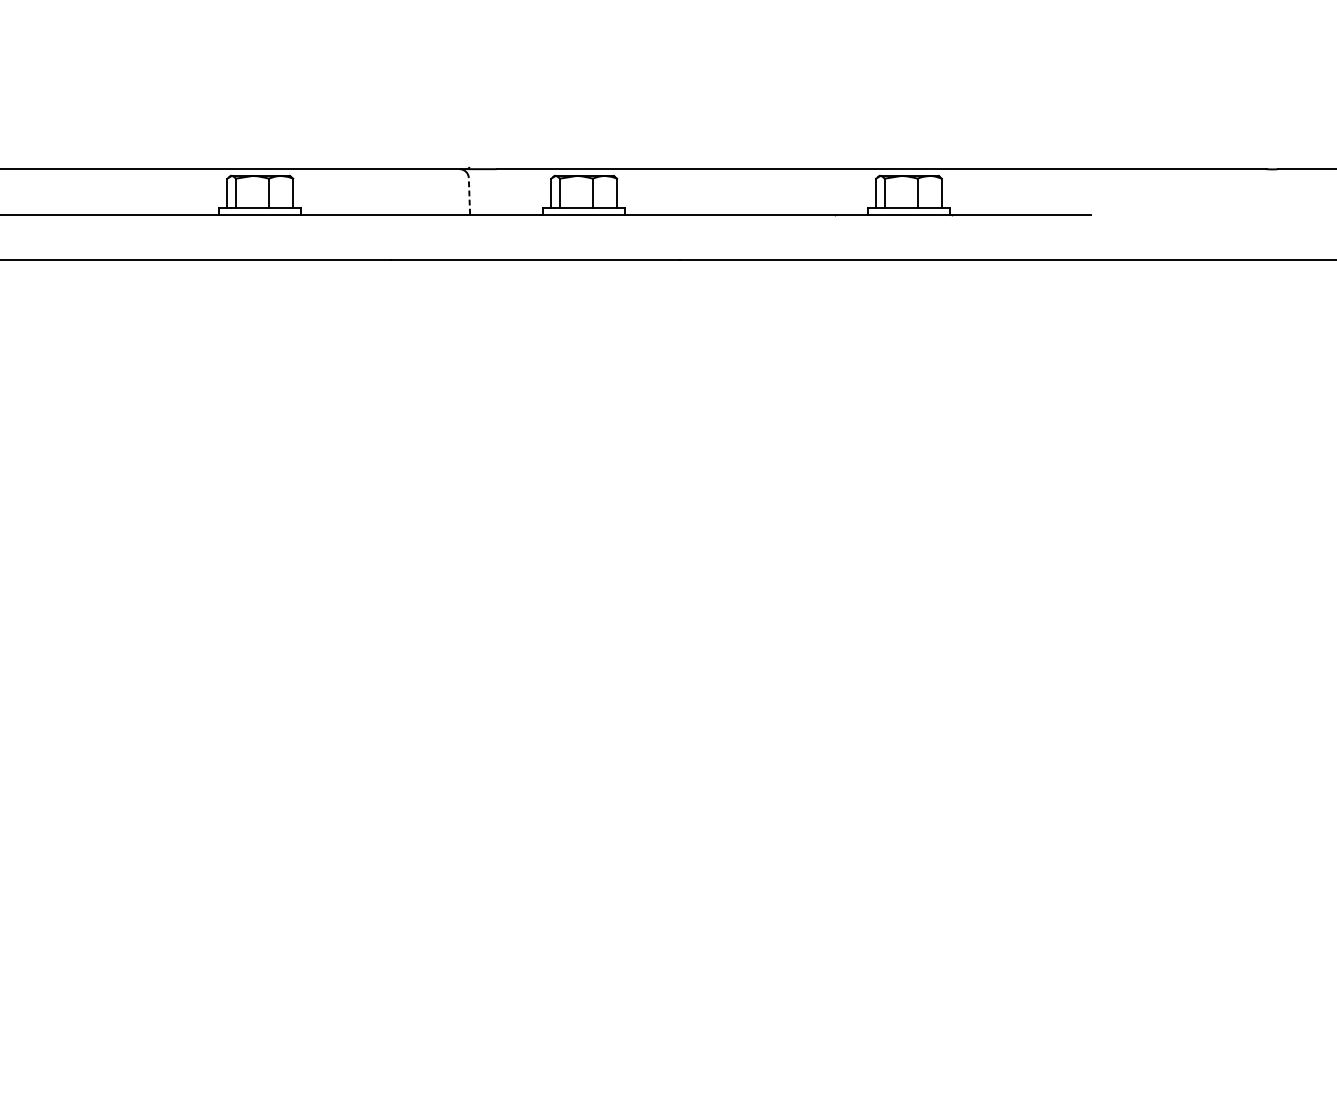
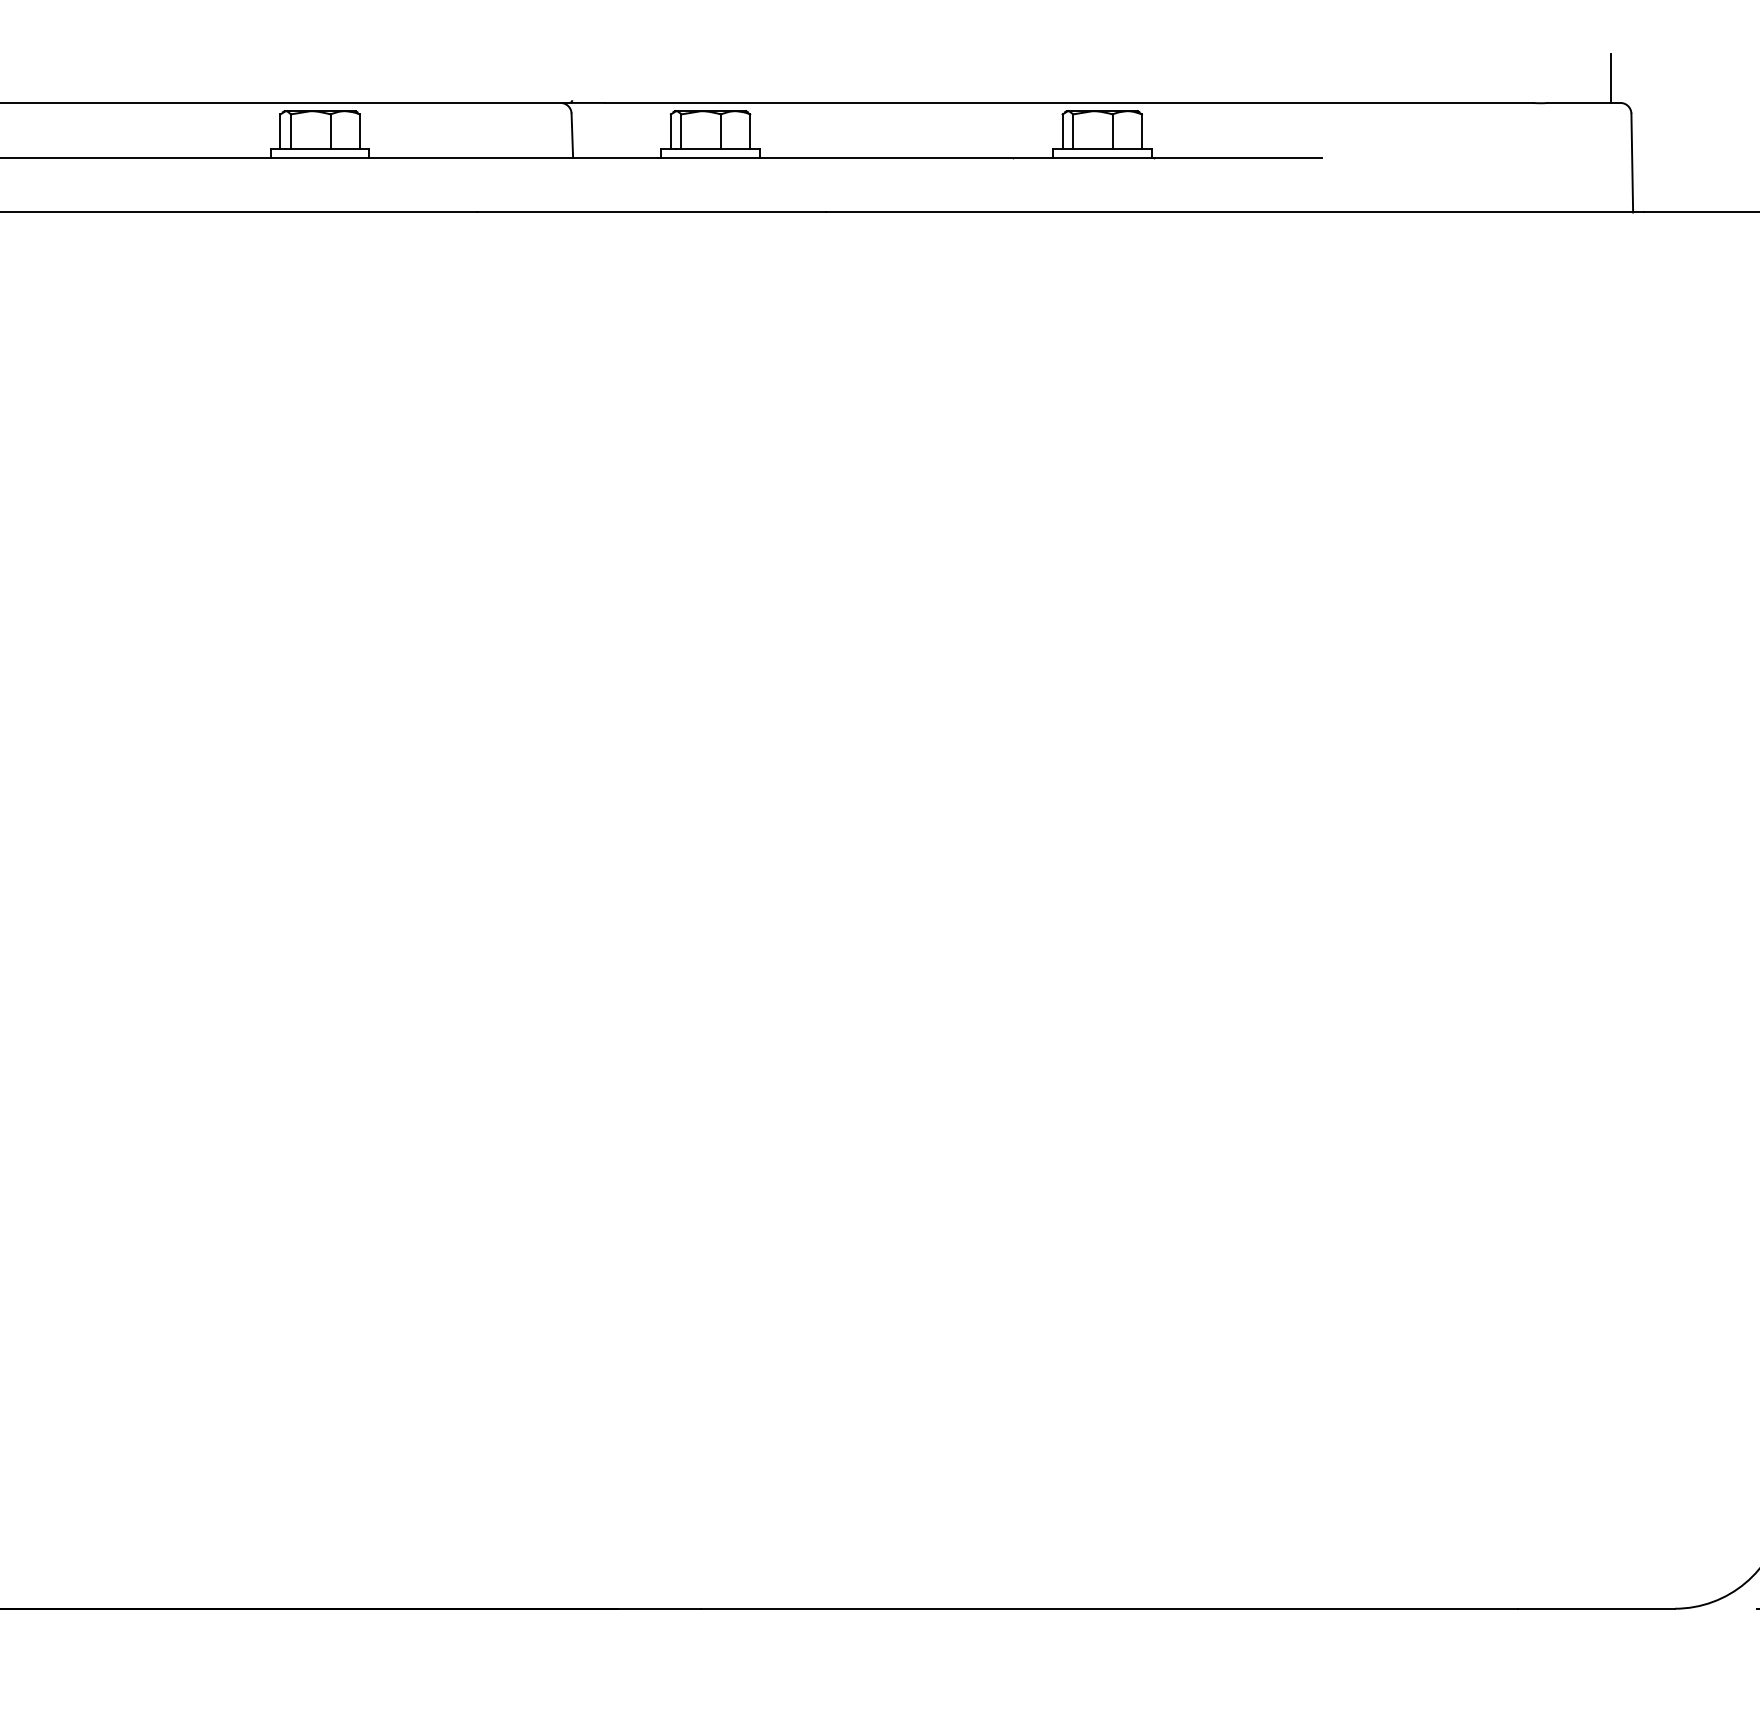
line: (1331, 148) -> (1611, 77), added
line: (469, 196) -> (572, 135), dashed -> solid

